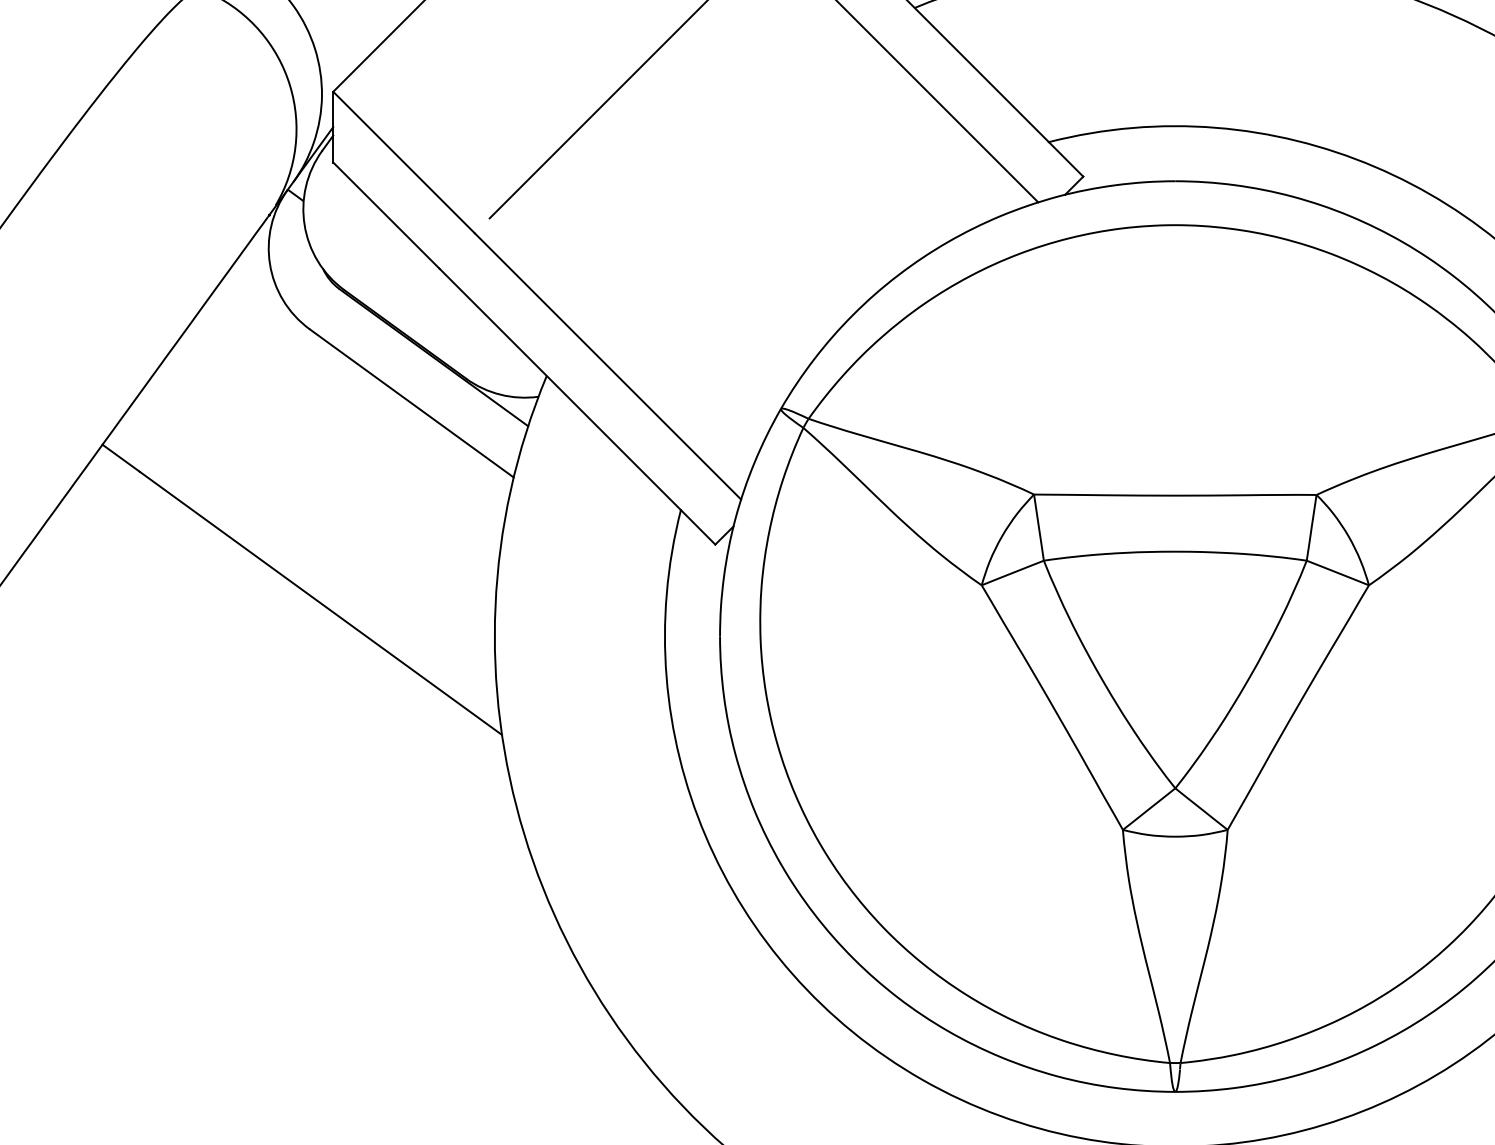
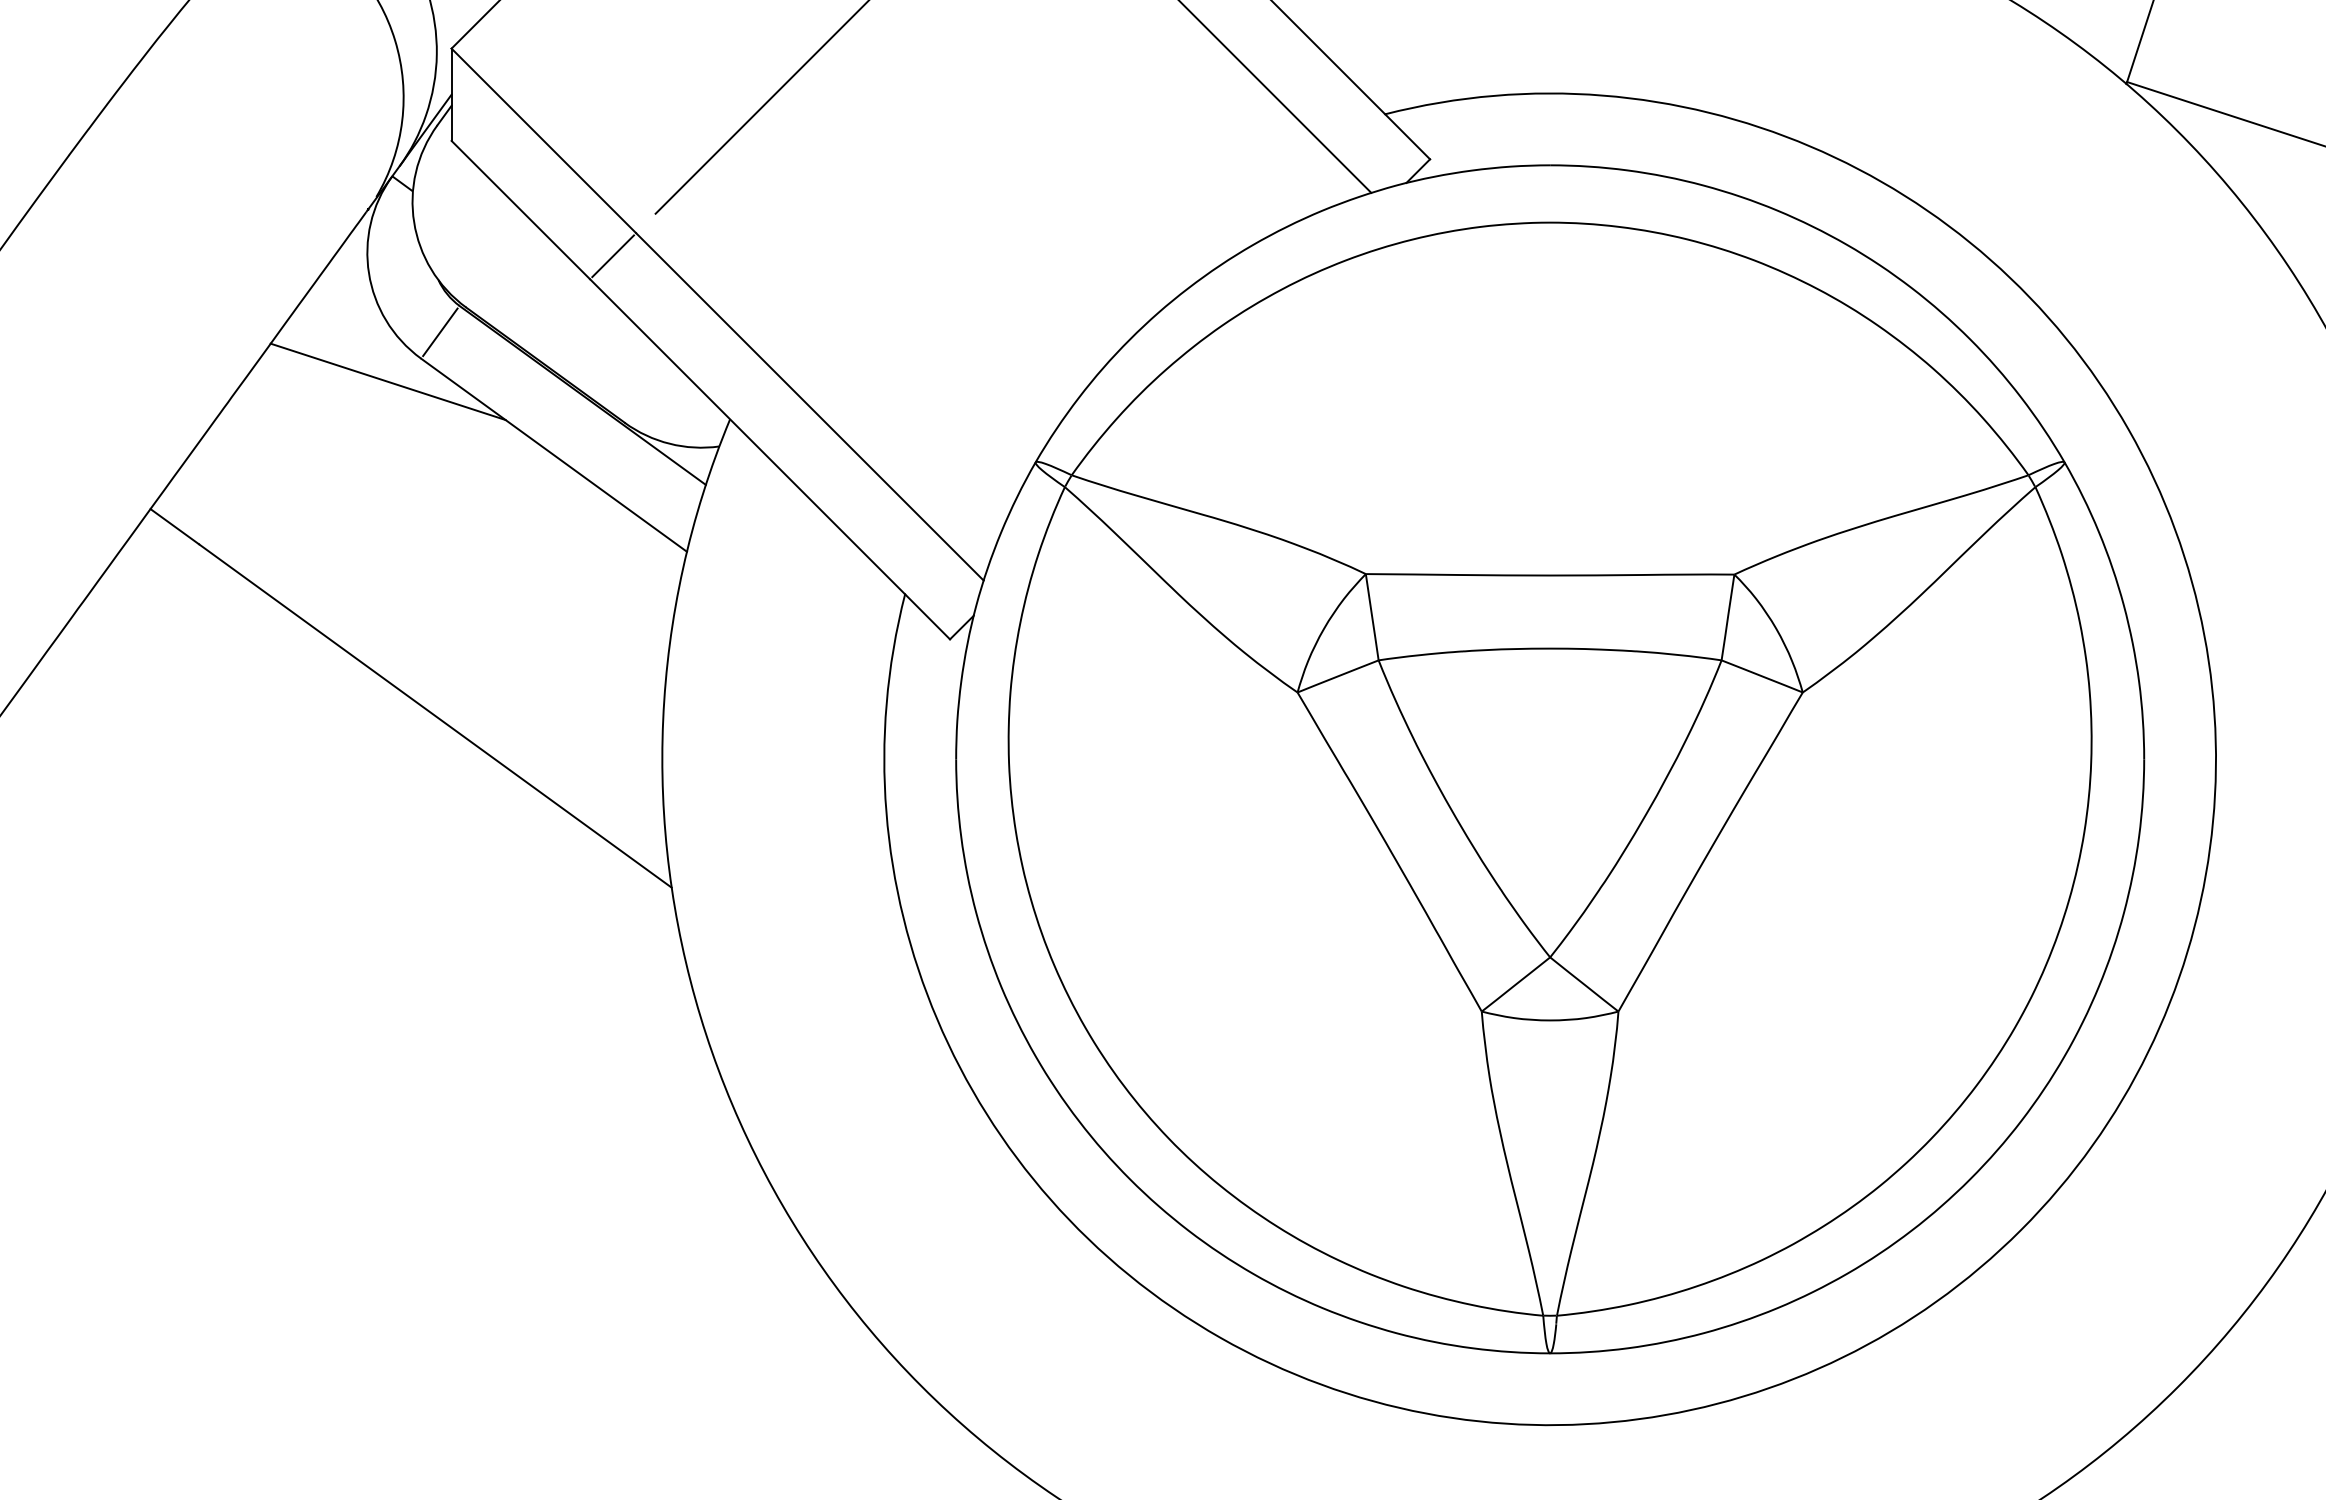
line: (456, 251) -> (612, 256), added
line: (324, 309) -> (440, 332), added
line: (284, 346) -> (387, 381), added

